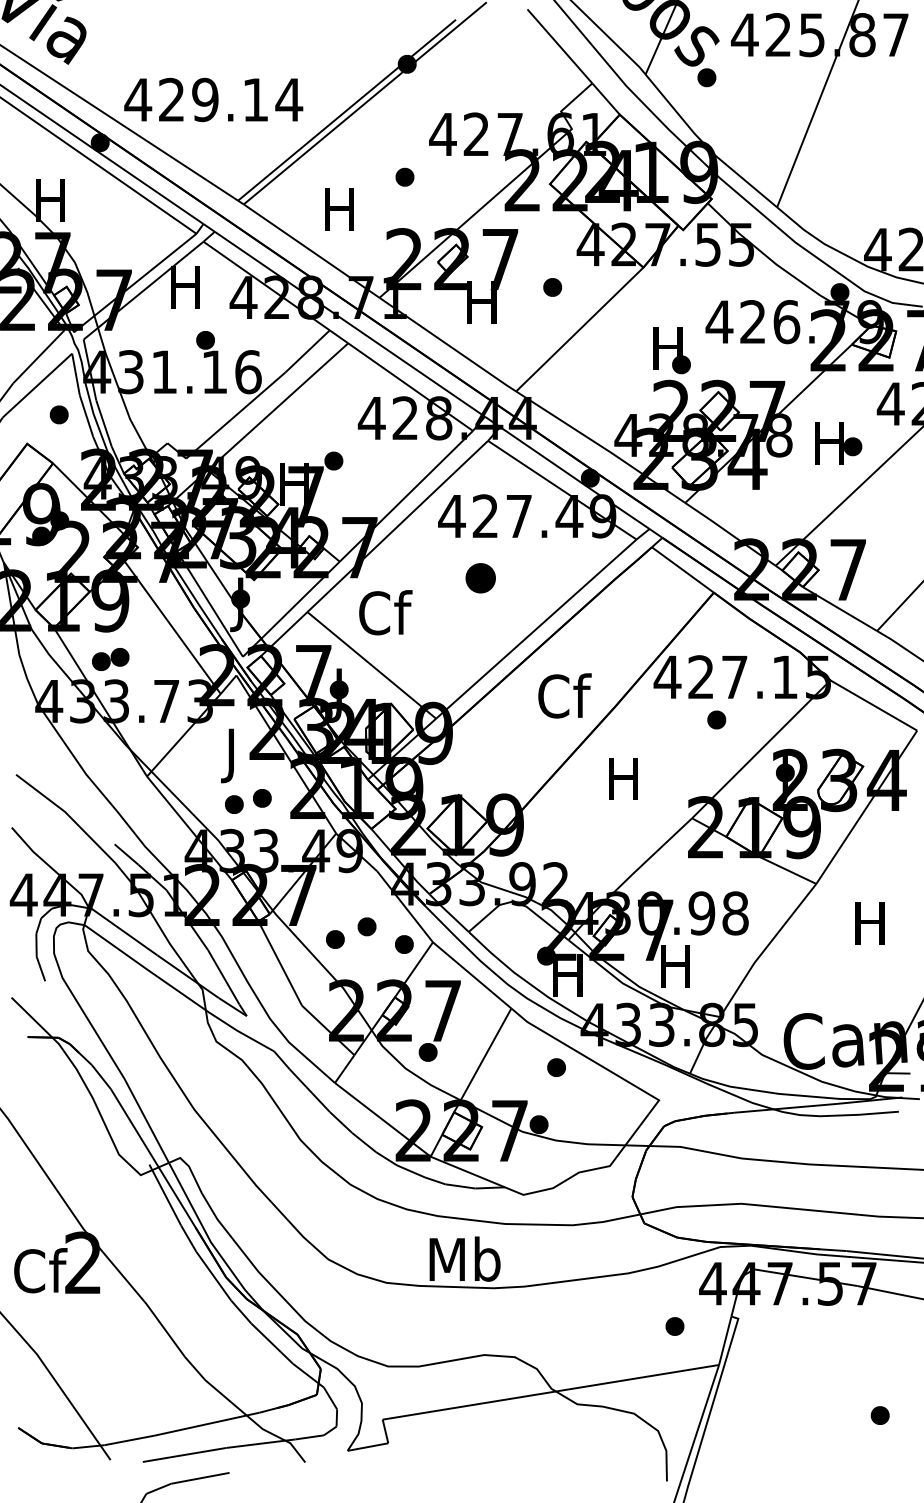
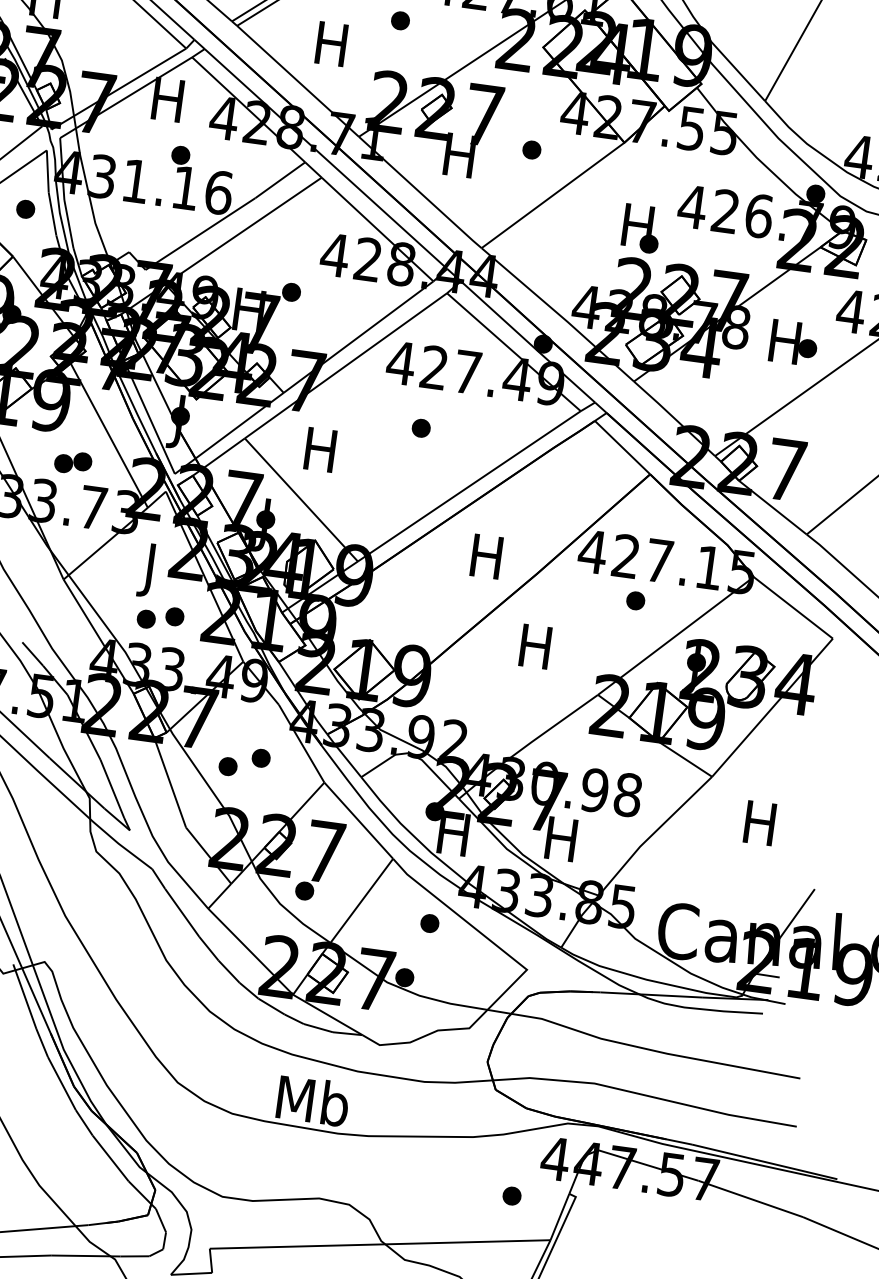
part: (480, 577) -> (421, 427), size x0.62
text: (385, 612) -> (322, 449), Cf -> H
part: (110, 659) -> (73, 462), moved
text: (564, 695) -> (488, 555), Cf -> H
part: (404, 944) -> (295, 780), removed

